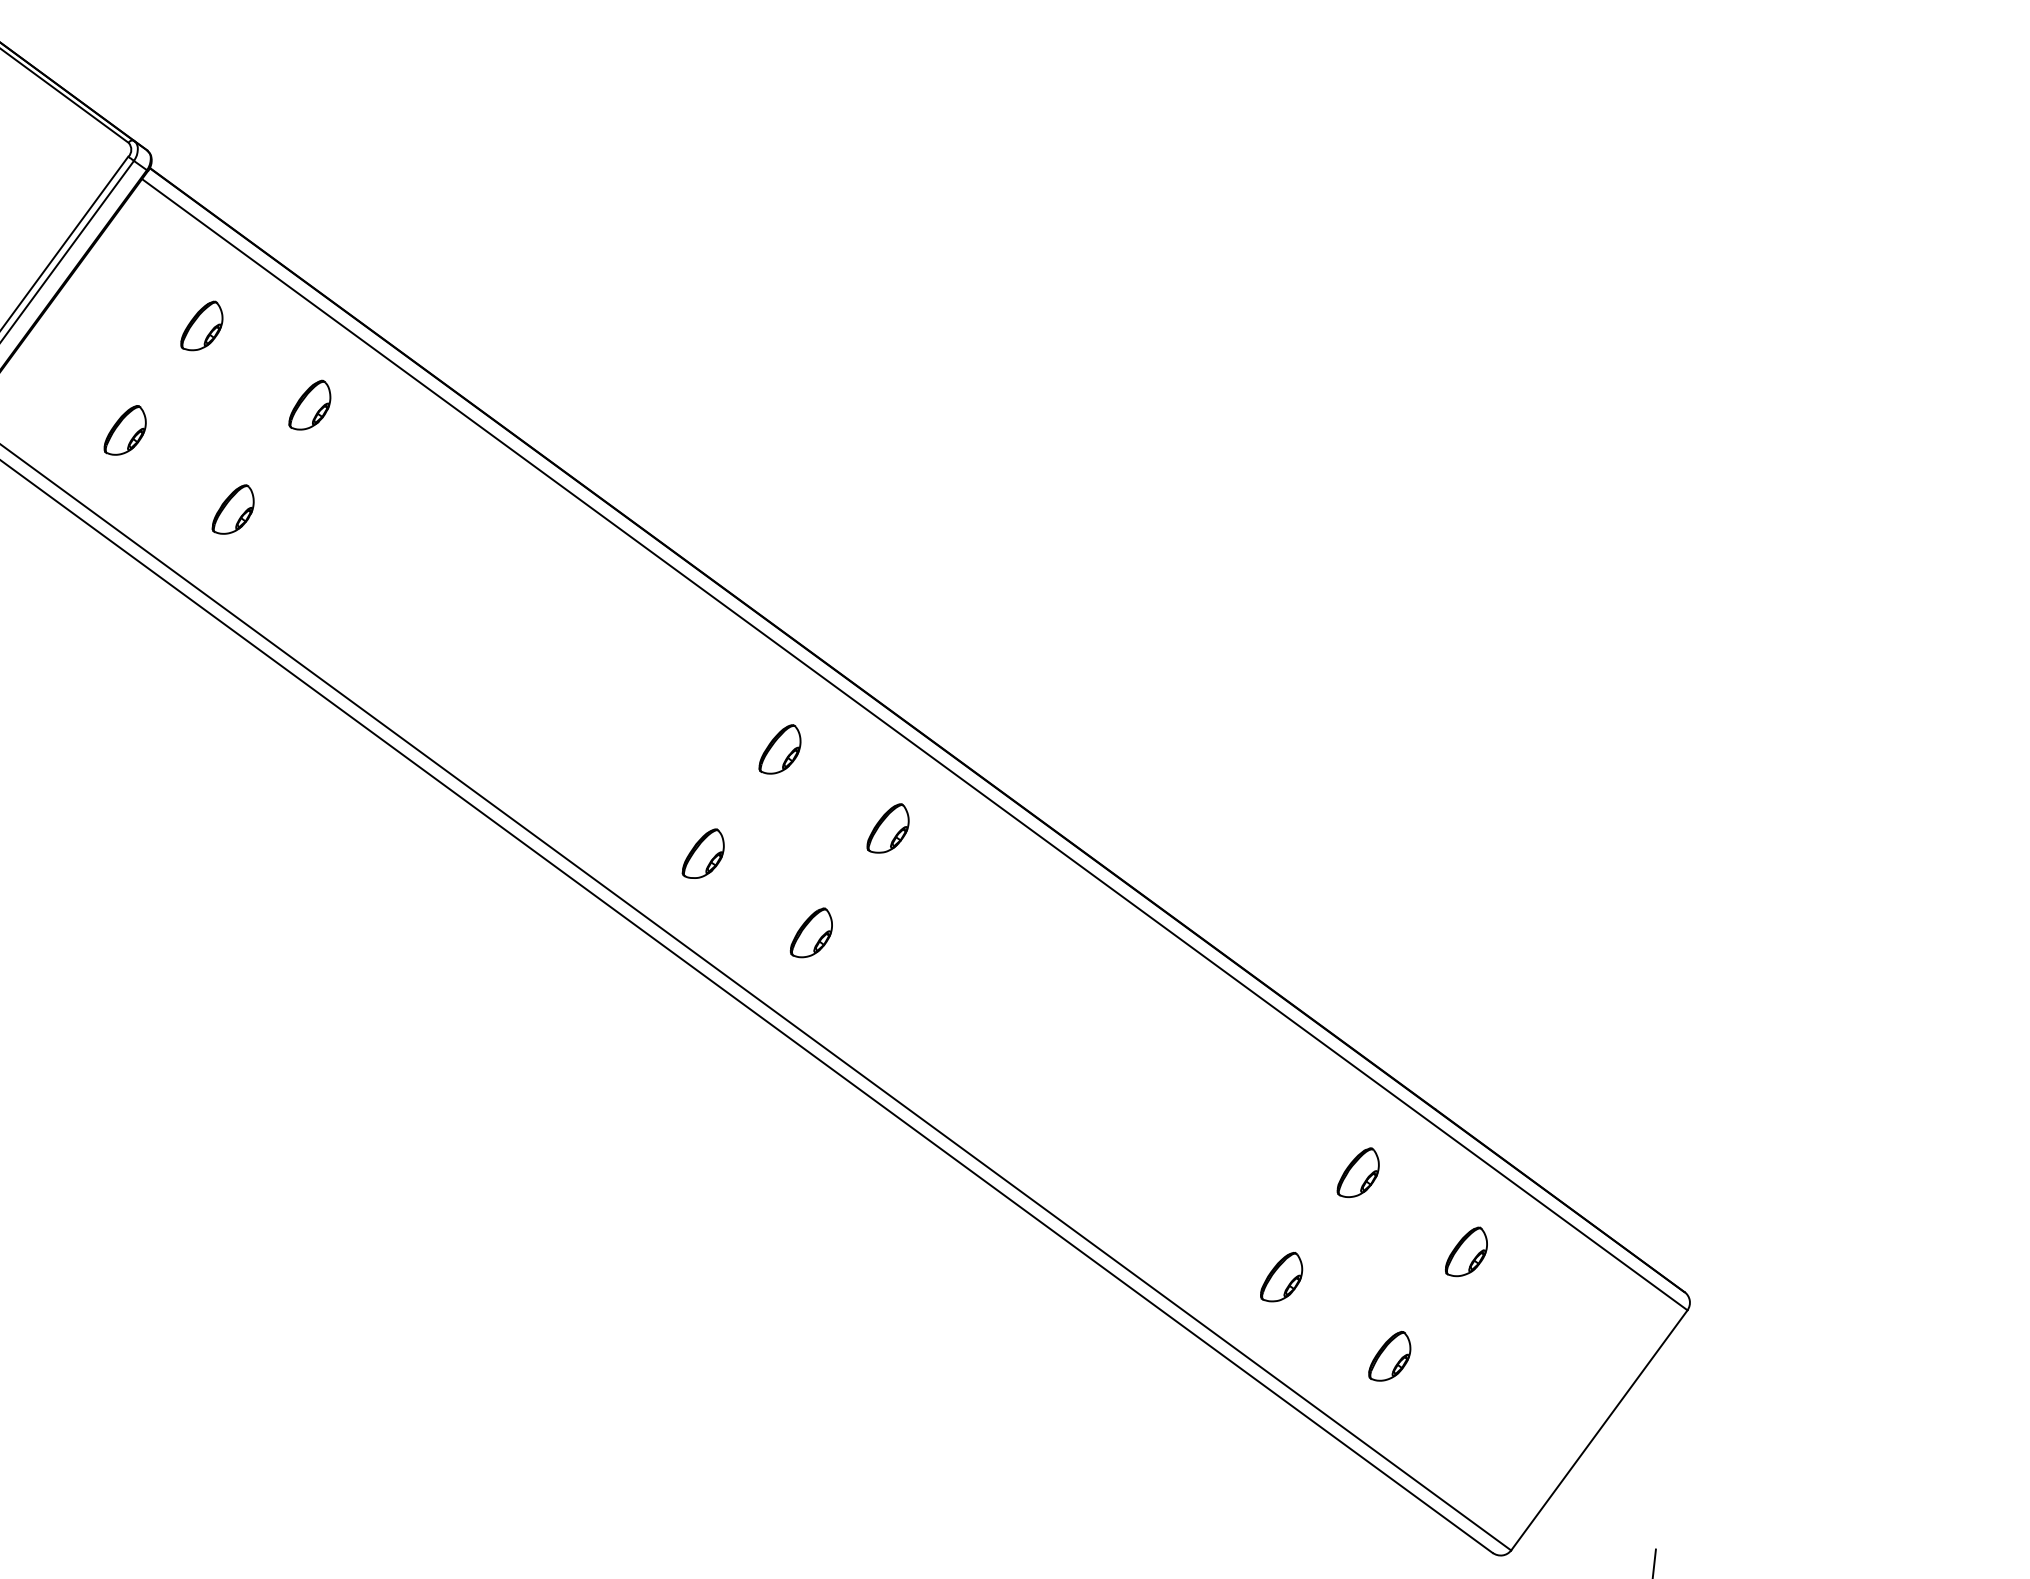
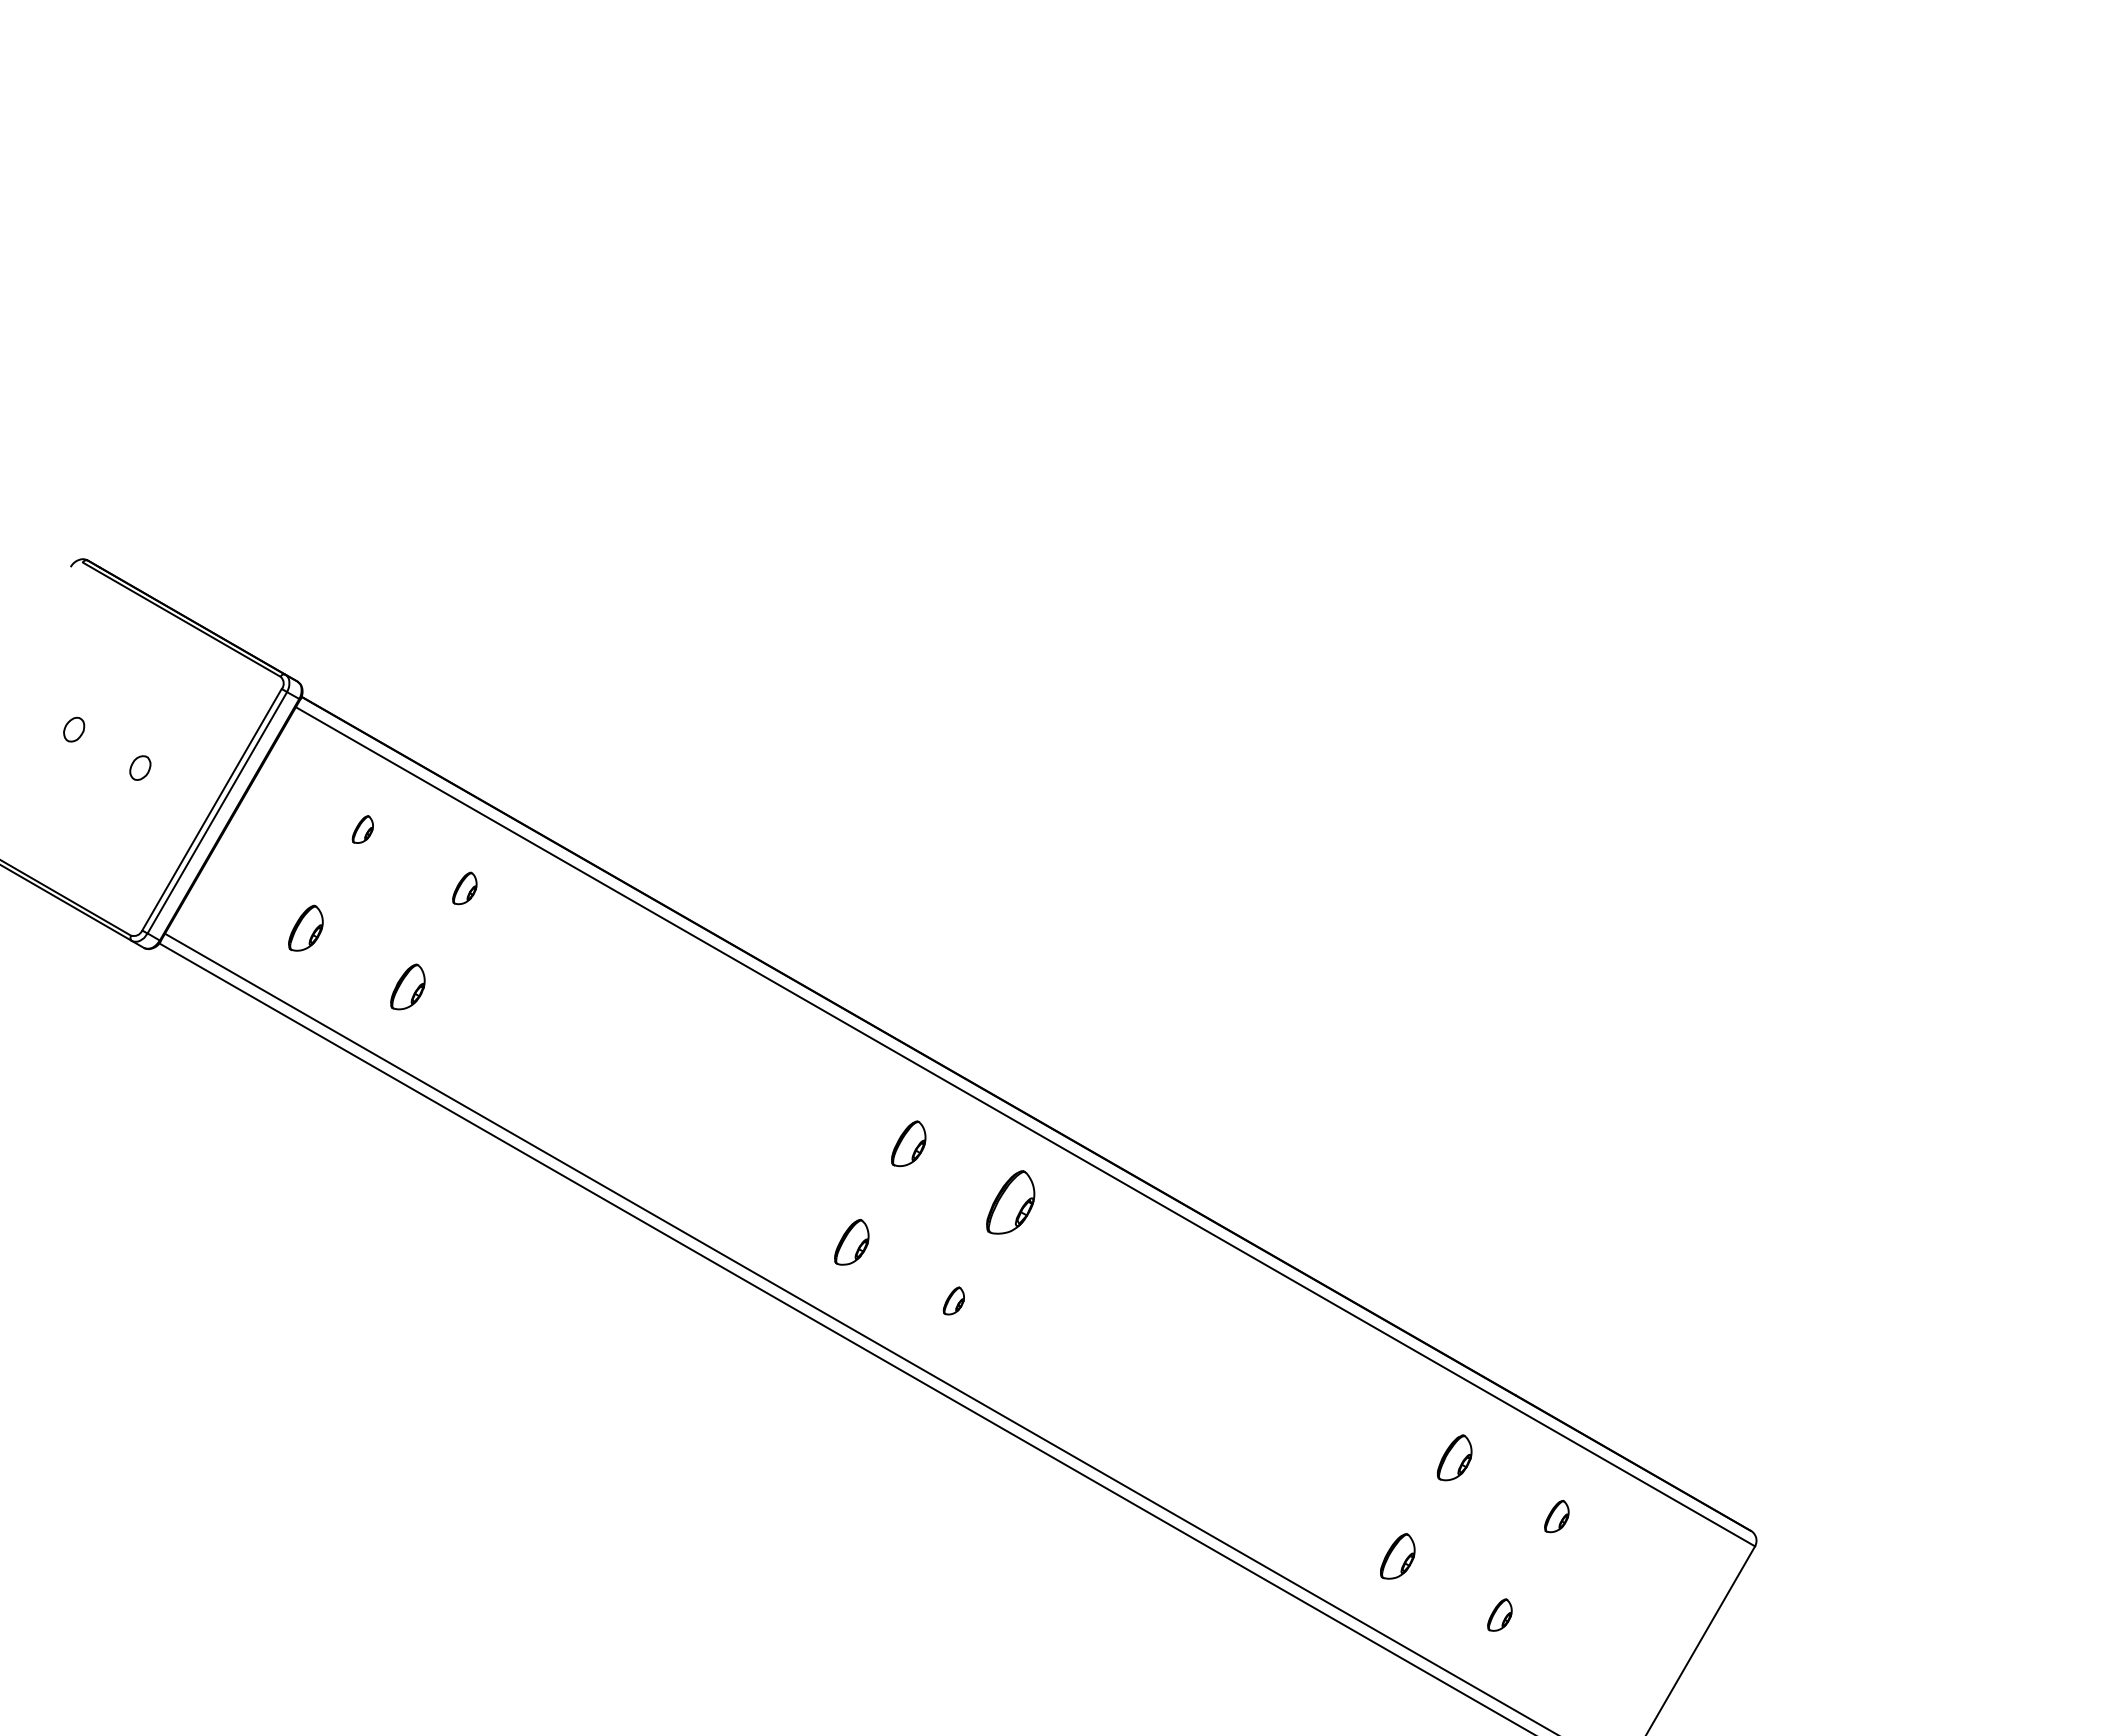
part: (202, 325) -> (362, 829), size x0.6
part: (310, 405) -> (464, 888), size x0.7
part: (888, 828) -> (1010, 1202), size x1.4
part: (811, 932) -> (953, 1300), size x0.6
part: (1466, 1251) -> (1556, 1516), size x0.7
part: (1389, 1355) -> (1499, 1614), size x0.7

